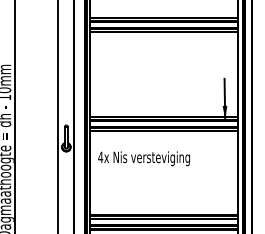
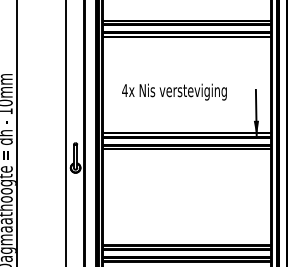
text: (143, 158) -> (173, 91), moved

